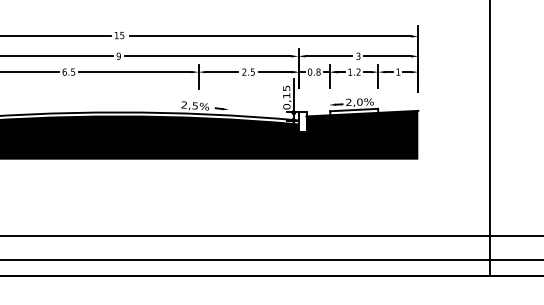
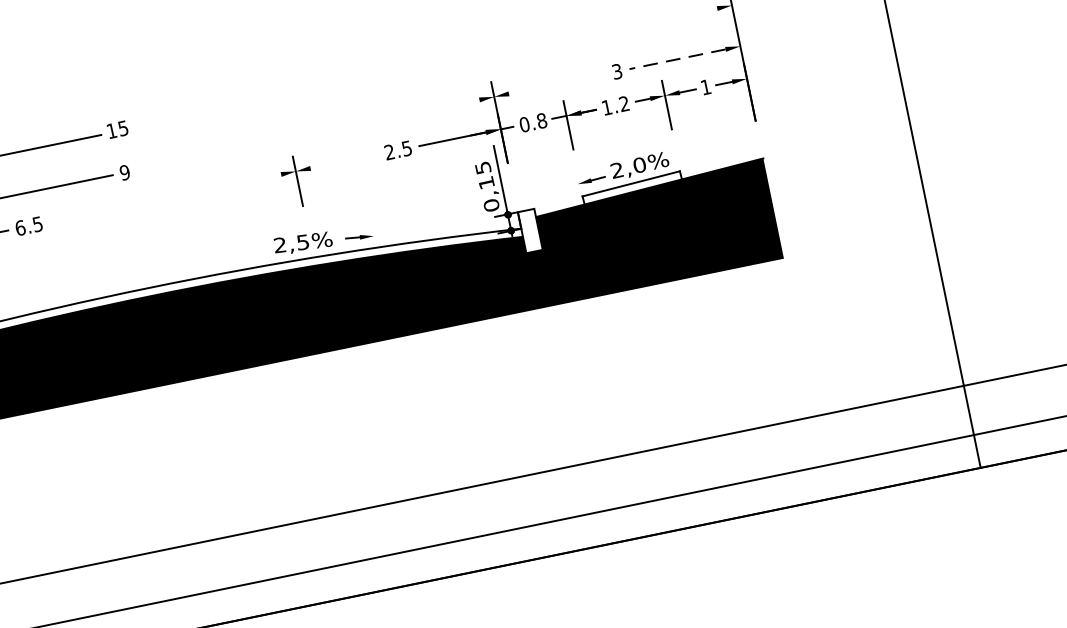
line: (270, 36) -> (428, 67), removed
line: (207, 56) -> (307, 135), removed
line: (328, 56) -> (555, 84), removed
line: (387, 56) -> (677, 59), solid -> dashed
line: (135, 72) -> (166, 198), removed
line: (221, 72) -> (342, 162), removed

